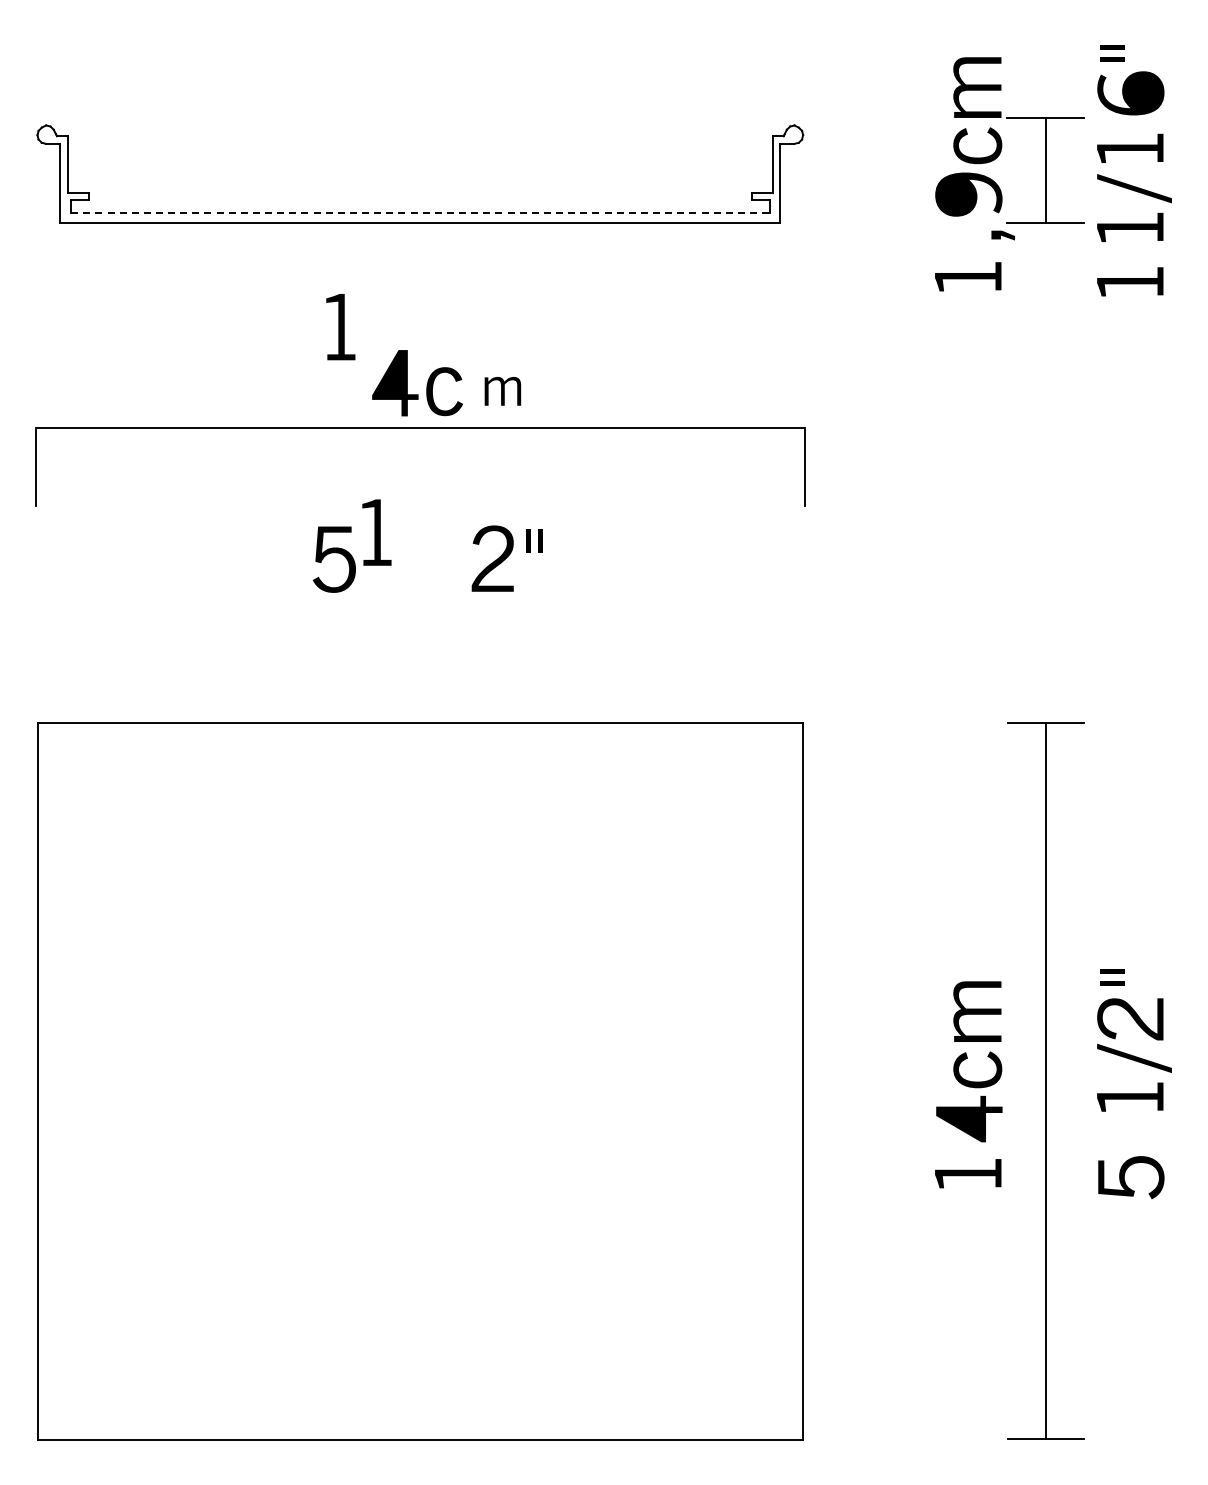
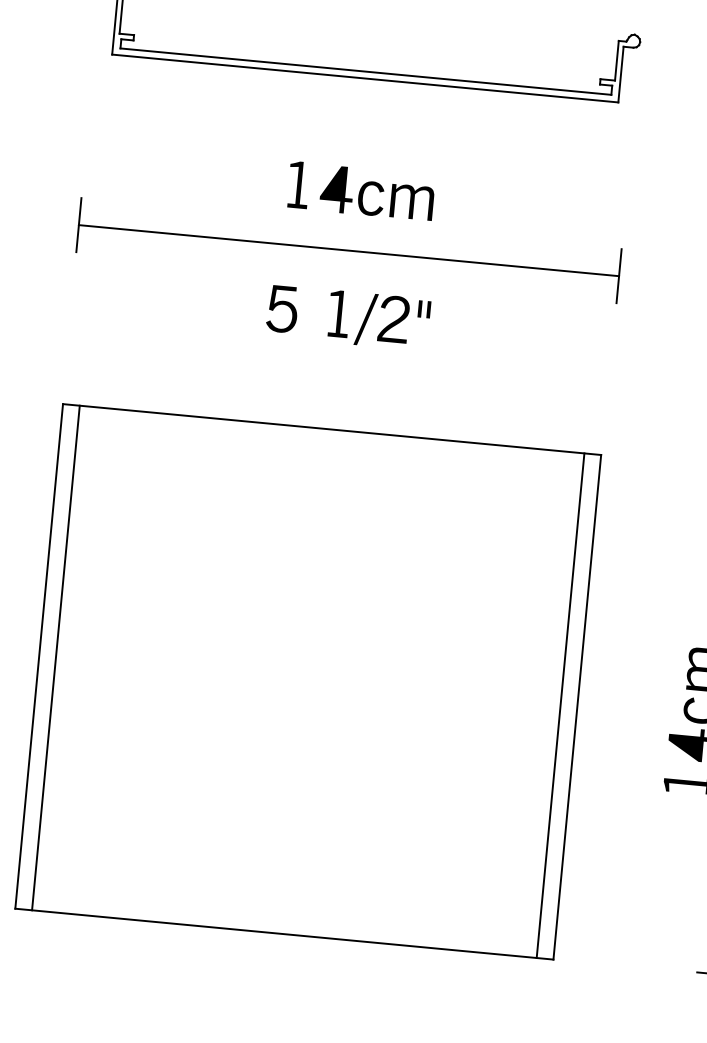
line: (420, 213) -> (366, 71), dashed -> solid
part: (340, 327) -> (298, 185), moved
part: (502, 391) -> (411, 202), size x1.67
line: (420, 428) -> (349, 251), moved
part: (376, 532) -> (338, 313), moved
fill: (453, 562) -> (366, 319), added
line: (61, 1081) -> (56, 658), added
line: (779, 1081) -> (560, 705), added

